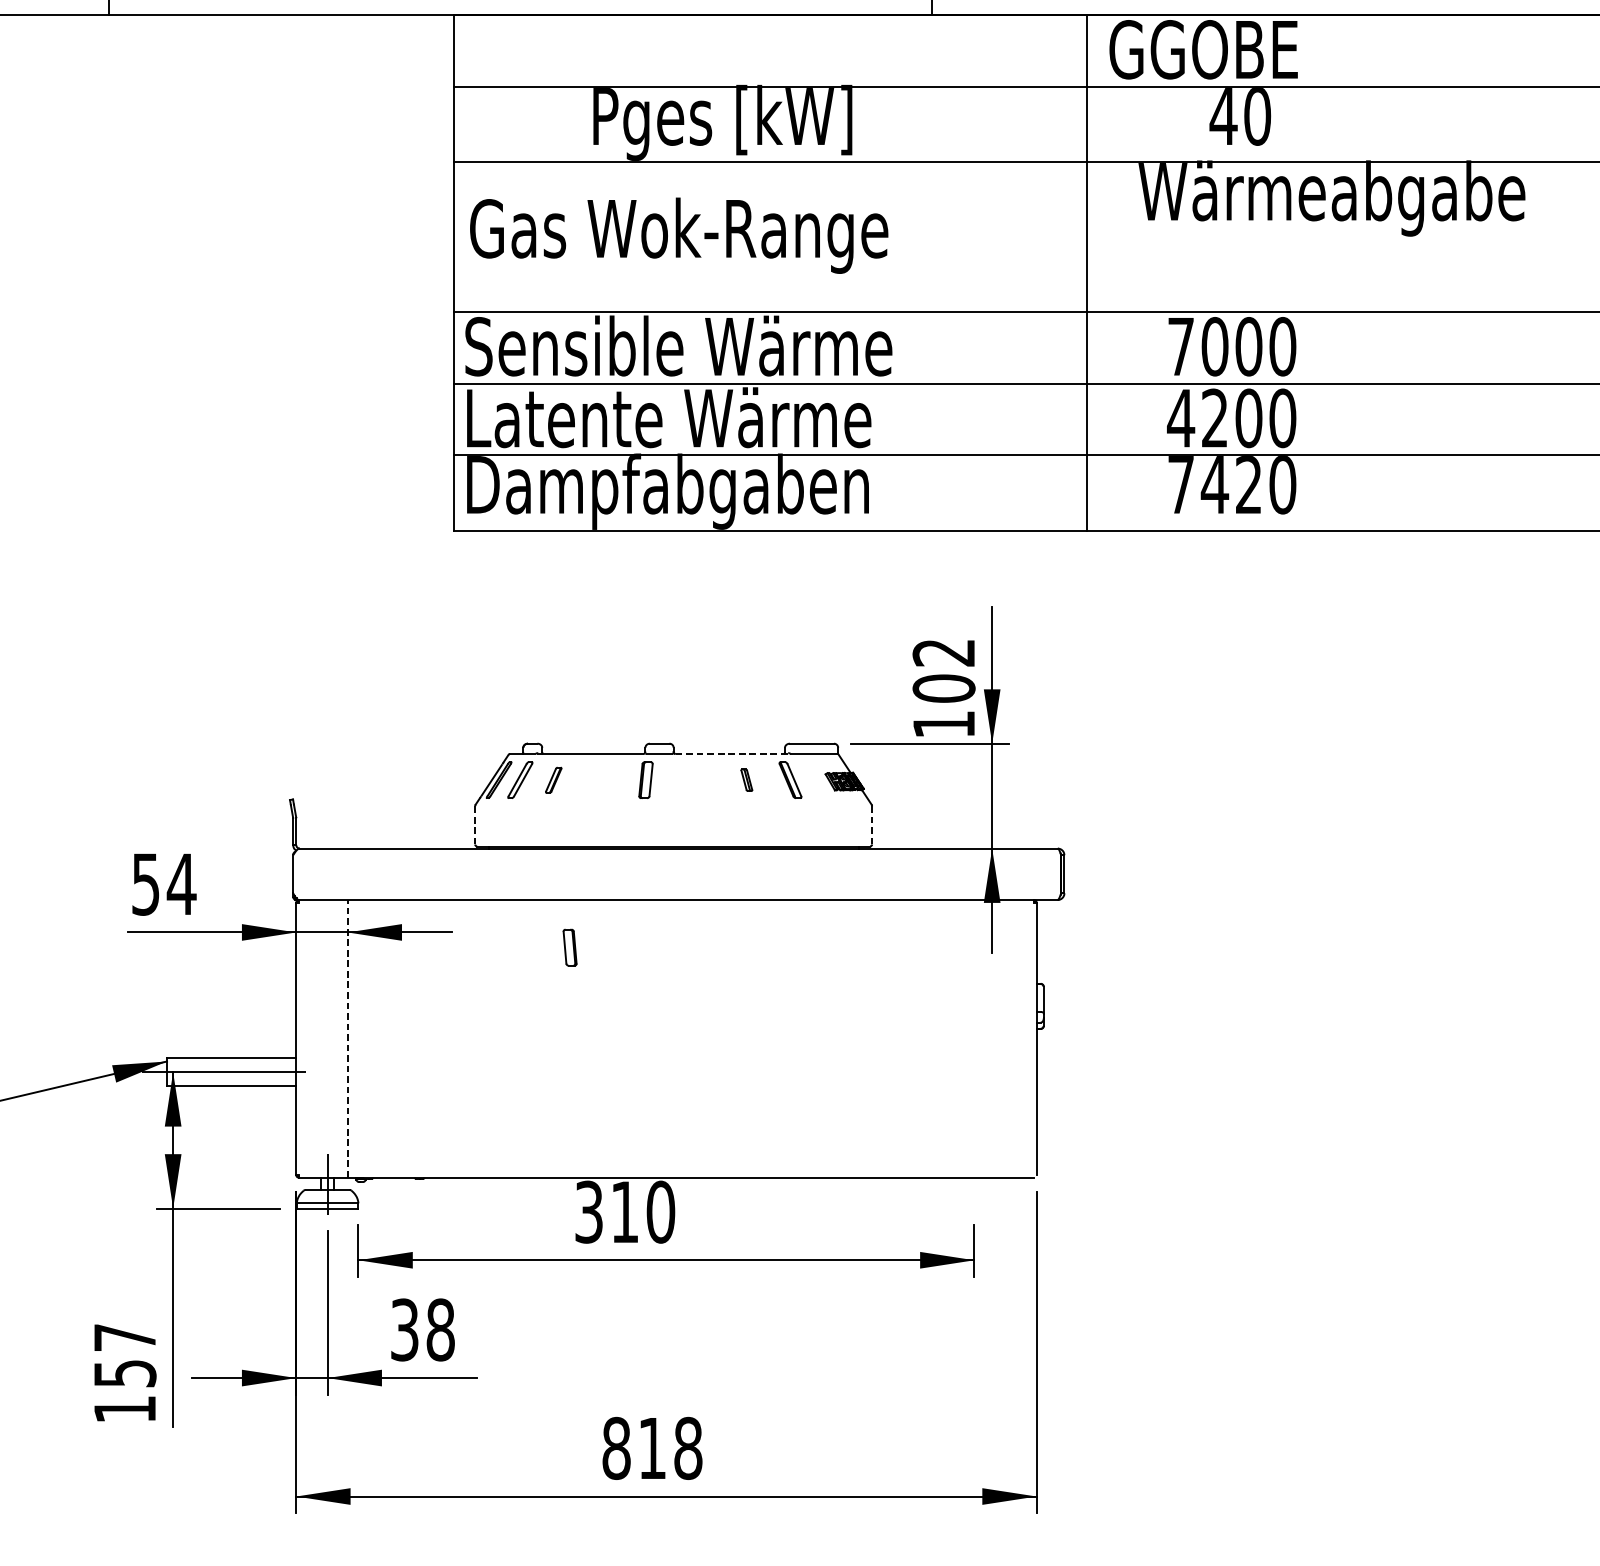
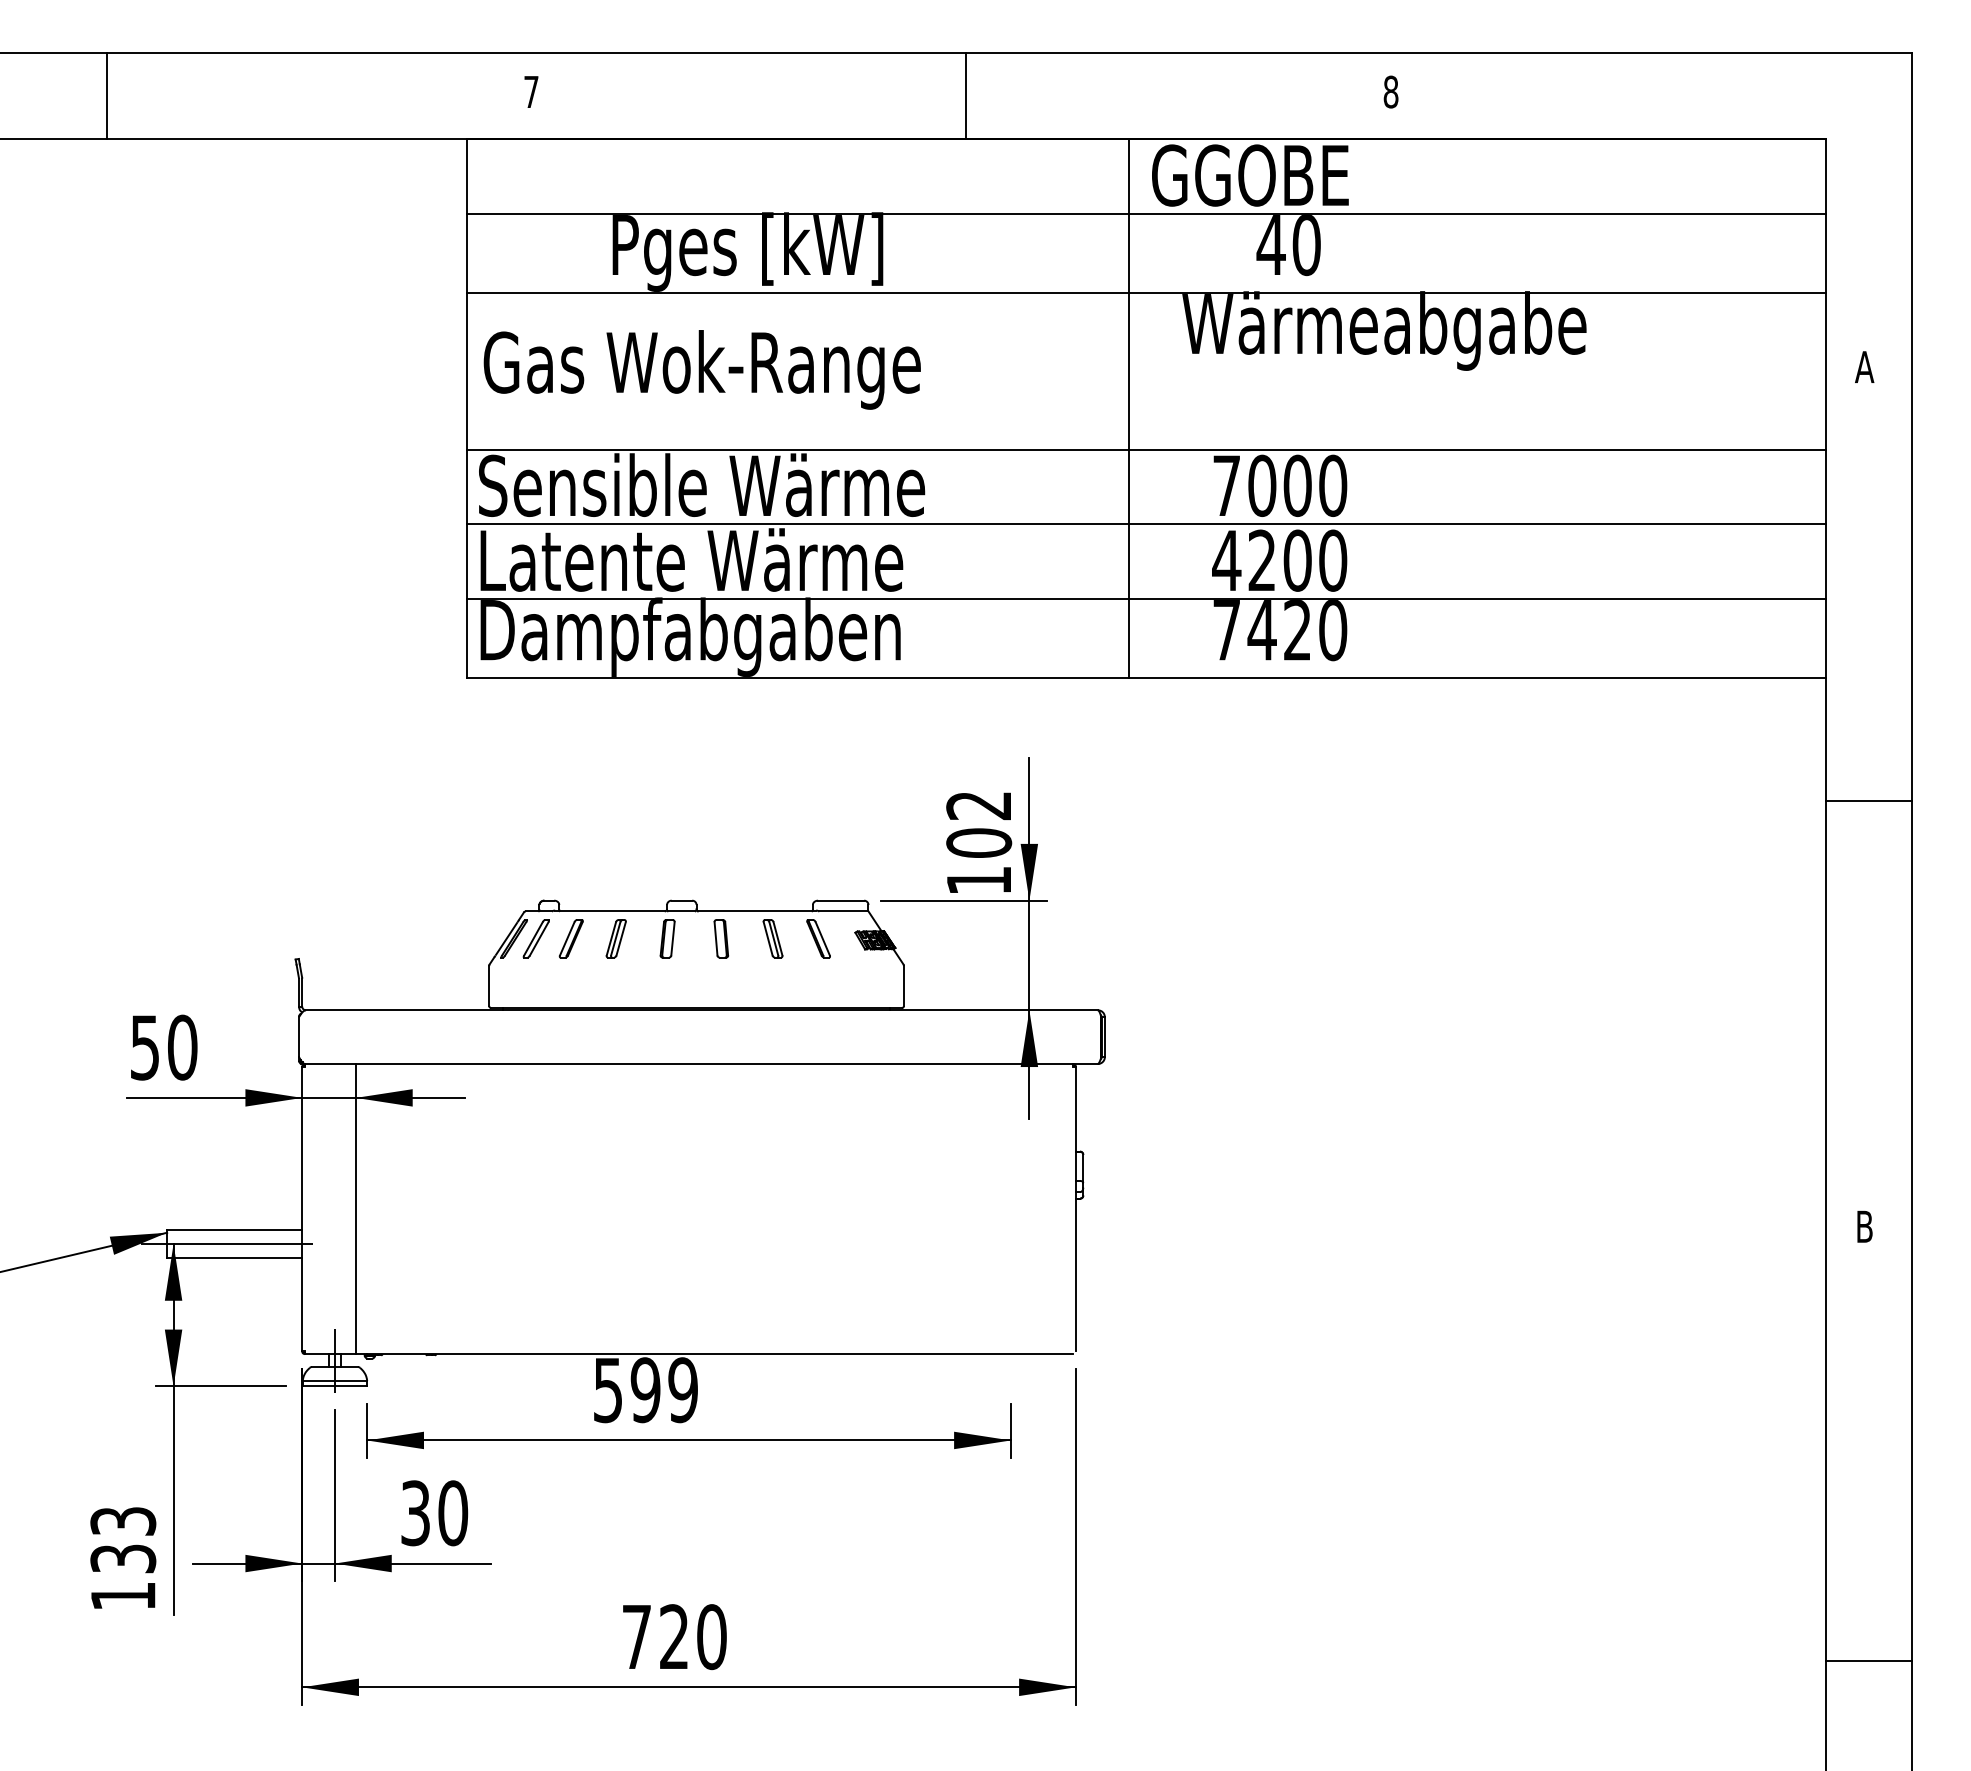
line: (731, 754) -> (757, 911), dashed -> solid
part: (553, 779) -> (570, 938), size x1.43
part: (596, 779) -> (615, 938), added
part: (746, 779) -> (772, 938), size x1.67
line: (475, 825) -> (489, 986), dashed -> solid
line: (871, 825) -> (903, 986), dashed -> solid
text: (181, 884) -> (182, 1047), 54 -> 50
part: (570, 947) -> (721, 938), moved
line: (347, 1038) -> (355, 1208), dashed -> solid
text: (625, 1212) -> (646, 1390), 310 -> 599
text: (441, 1330) -> (453, 1513), 38 -> 30
text: (125, 1355) -> (123, 1539), 157 -> 133
text: (652, 1448) -> (674, 1637), 818 -> 720

